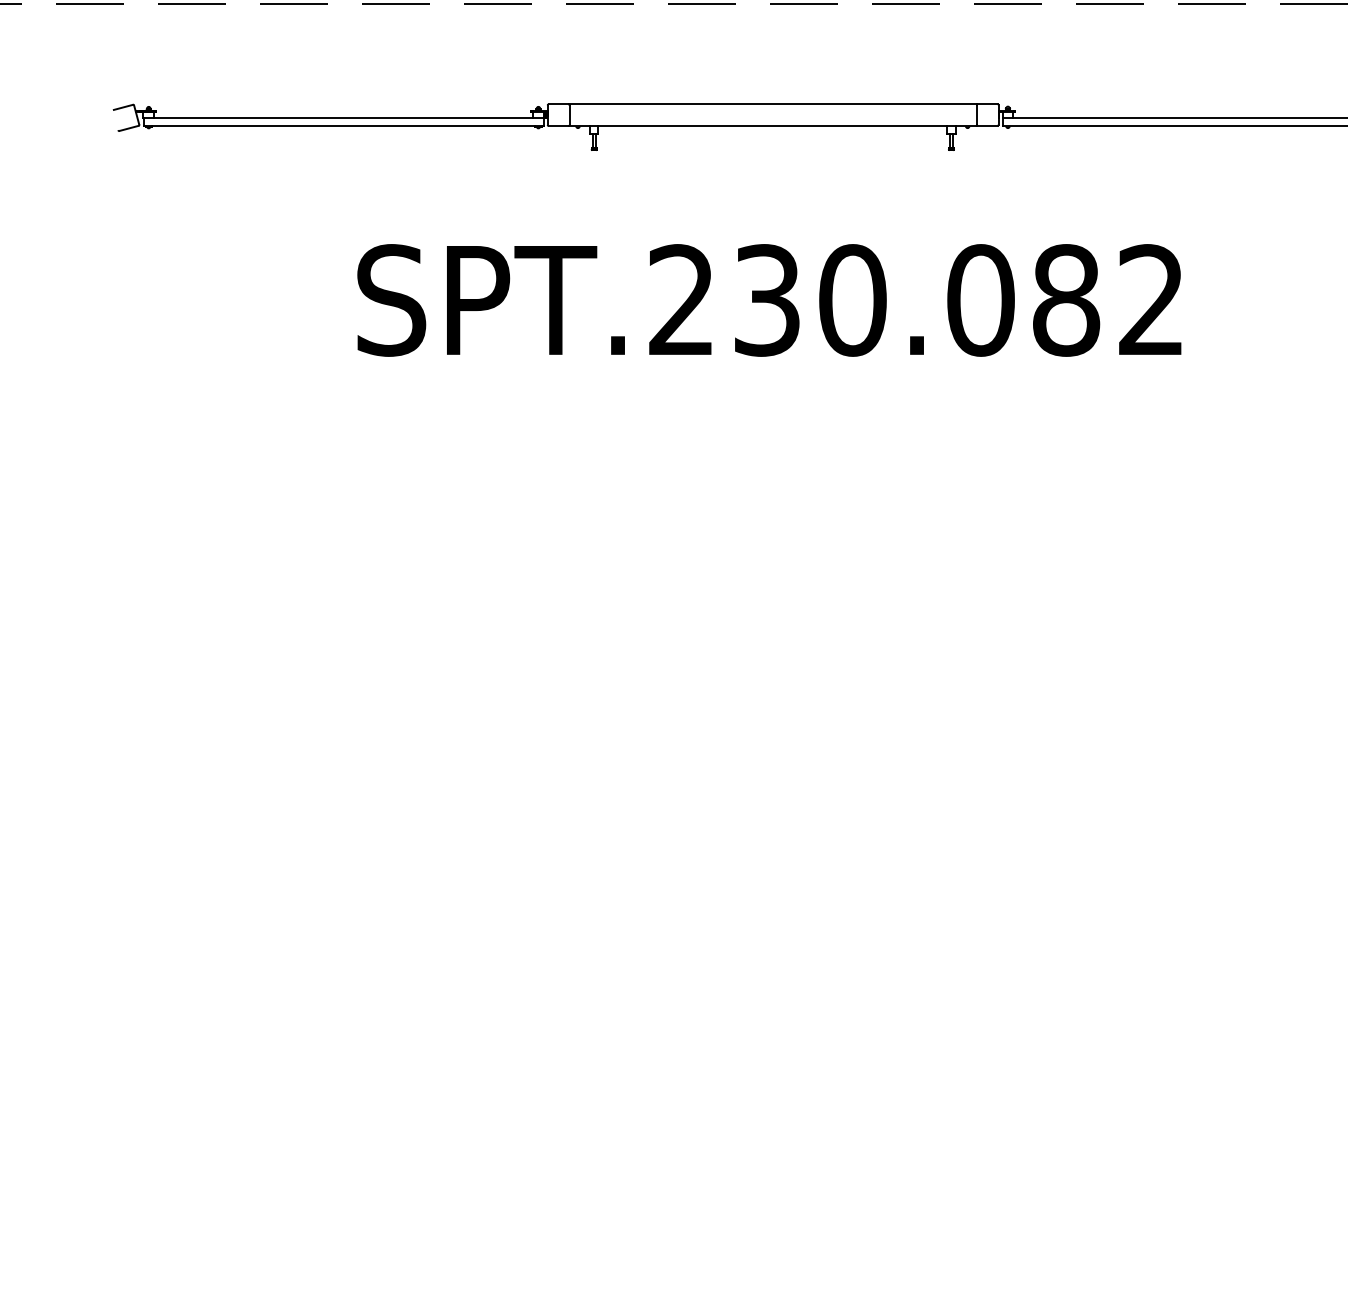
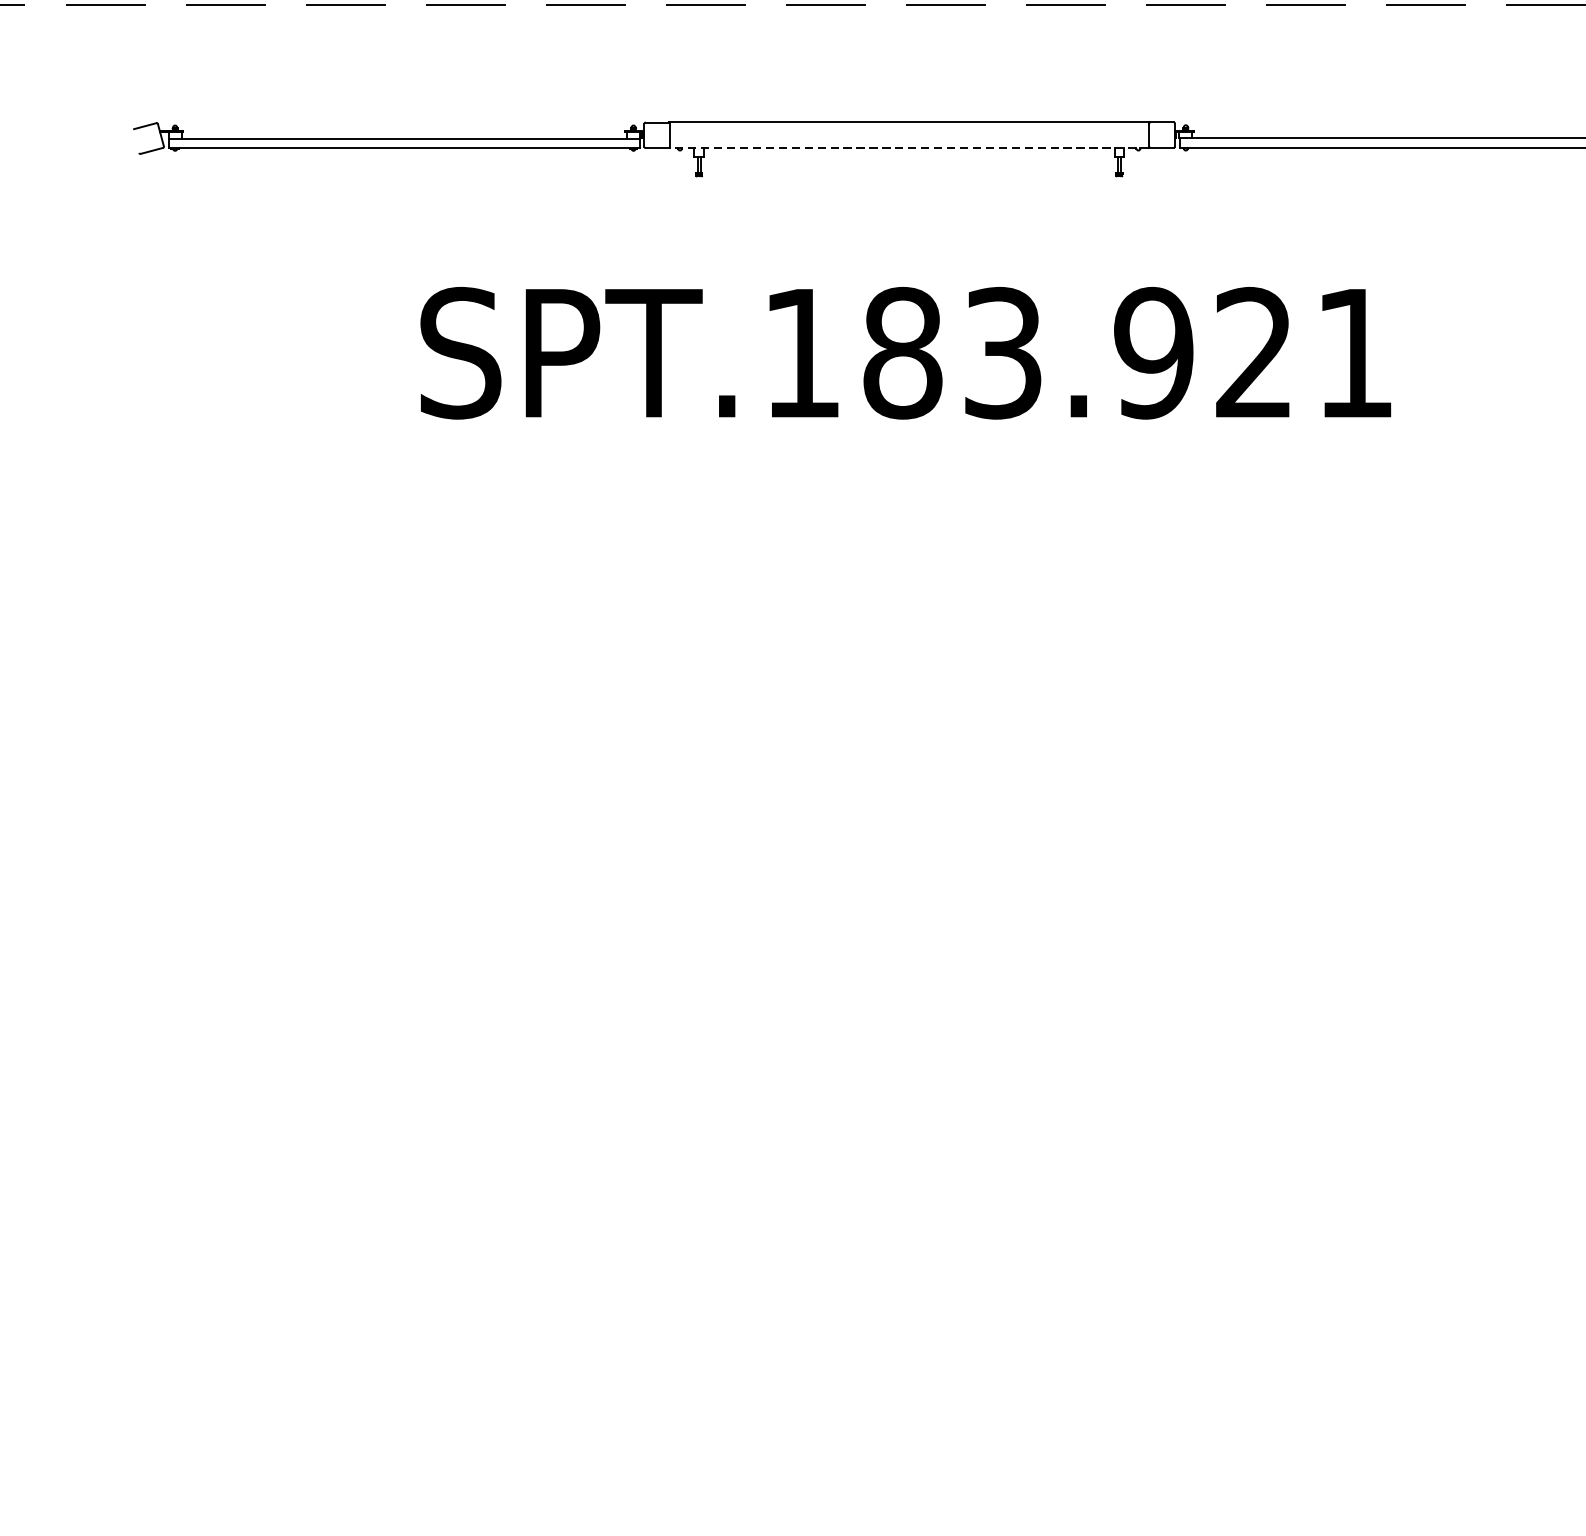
line: (773, 125) -> (910, 147), solid -> dashed
text: (915, 300) -> (1077, 353), SPT.230.082 -> SPT.183.921

